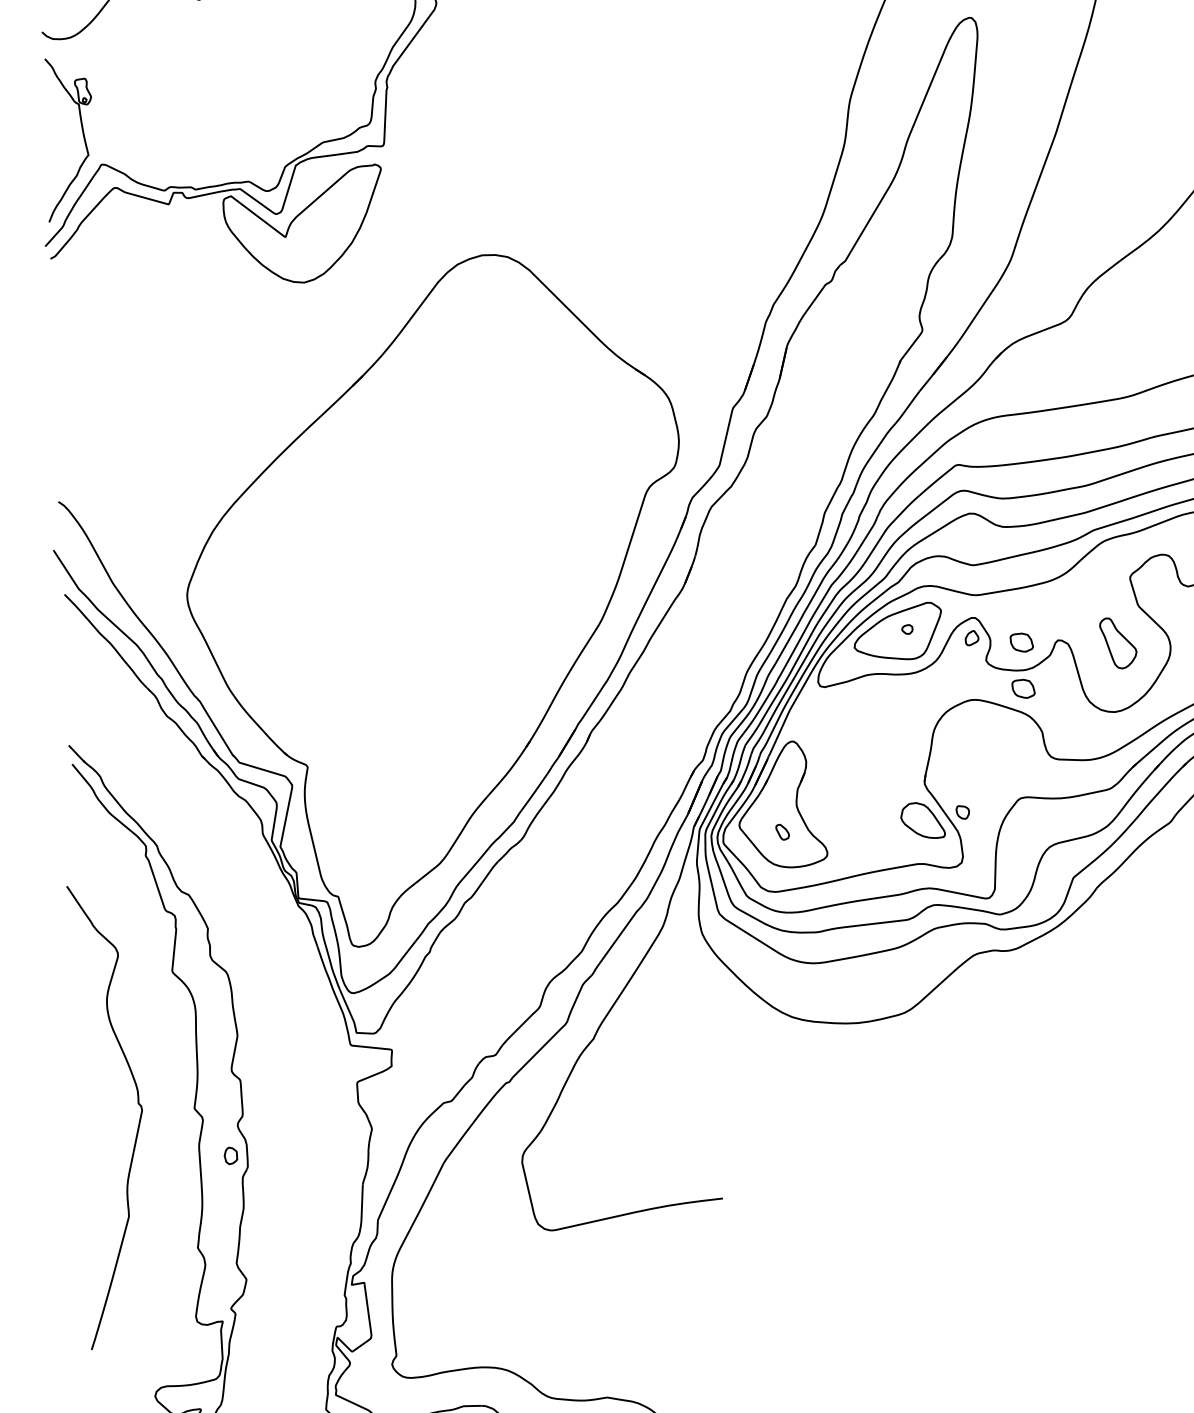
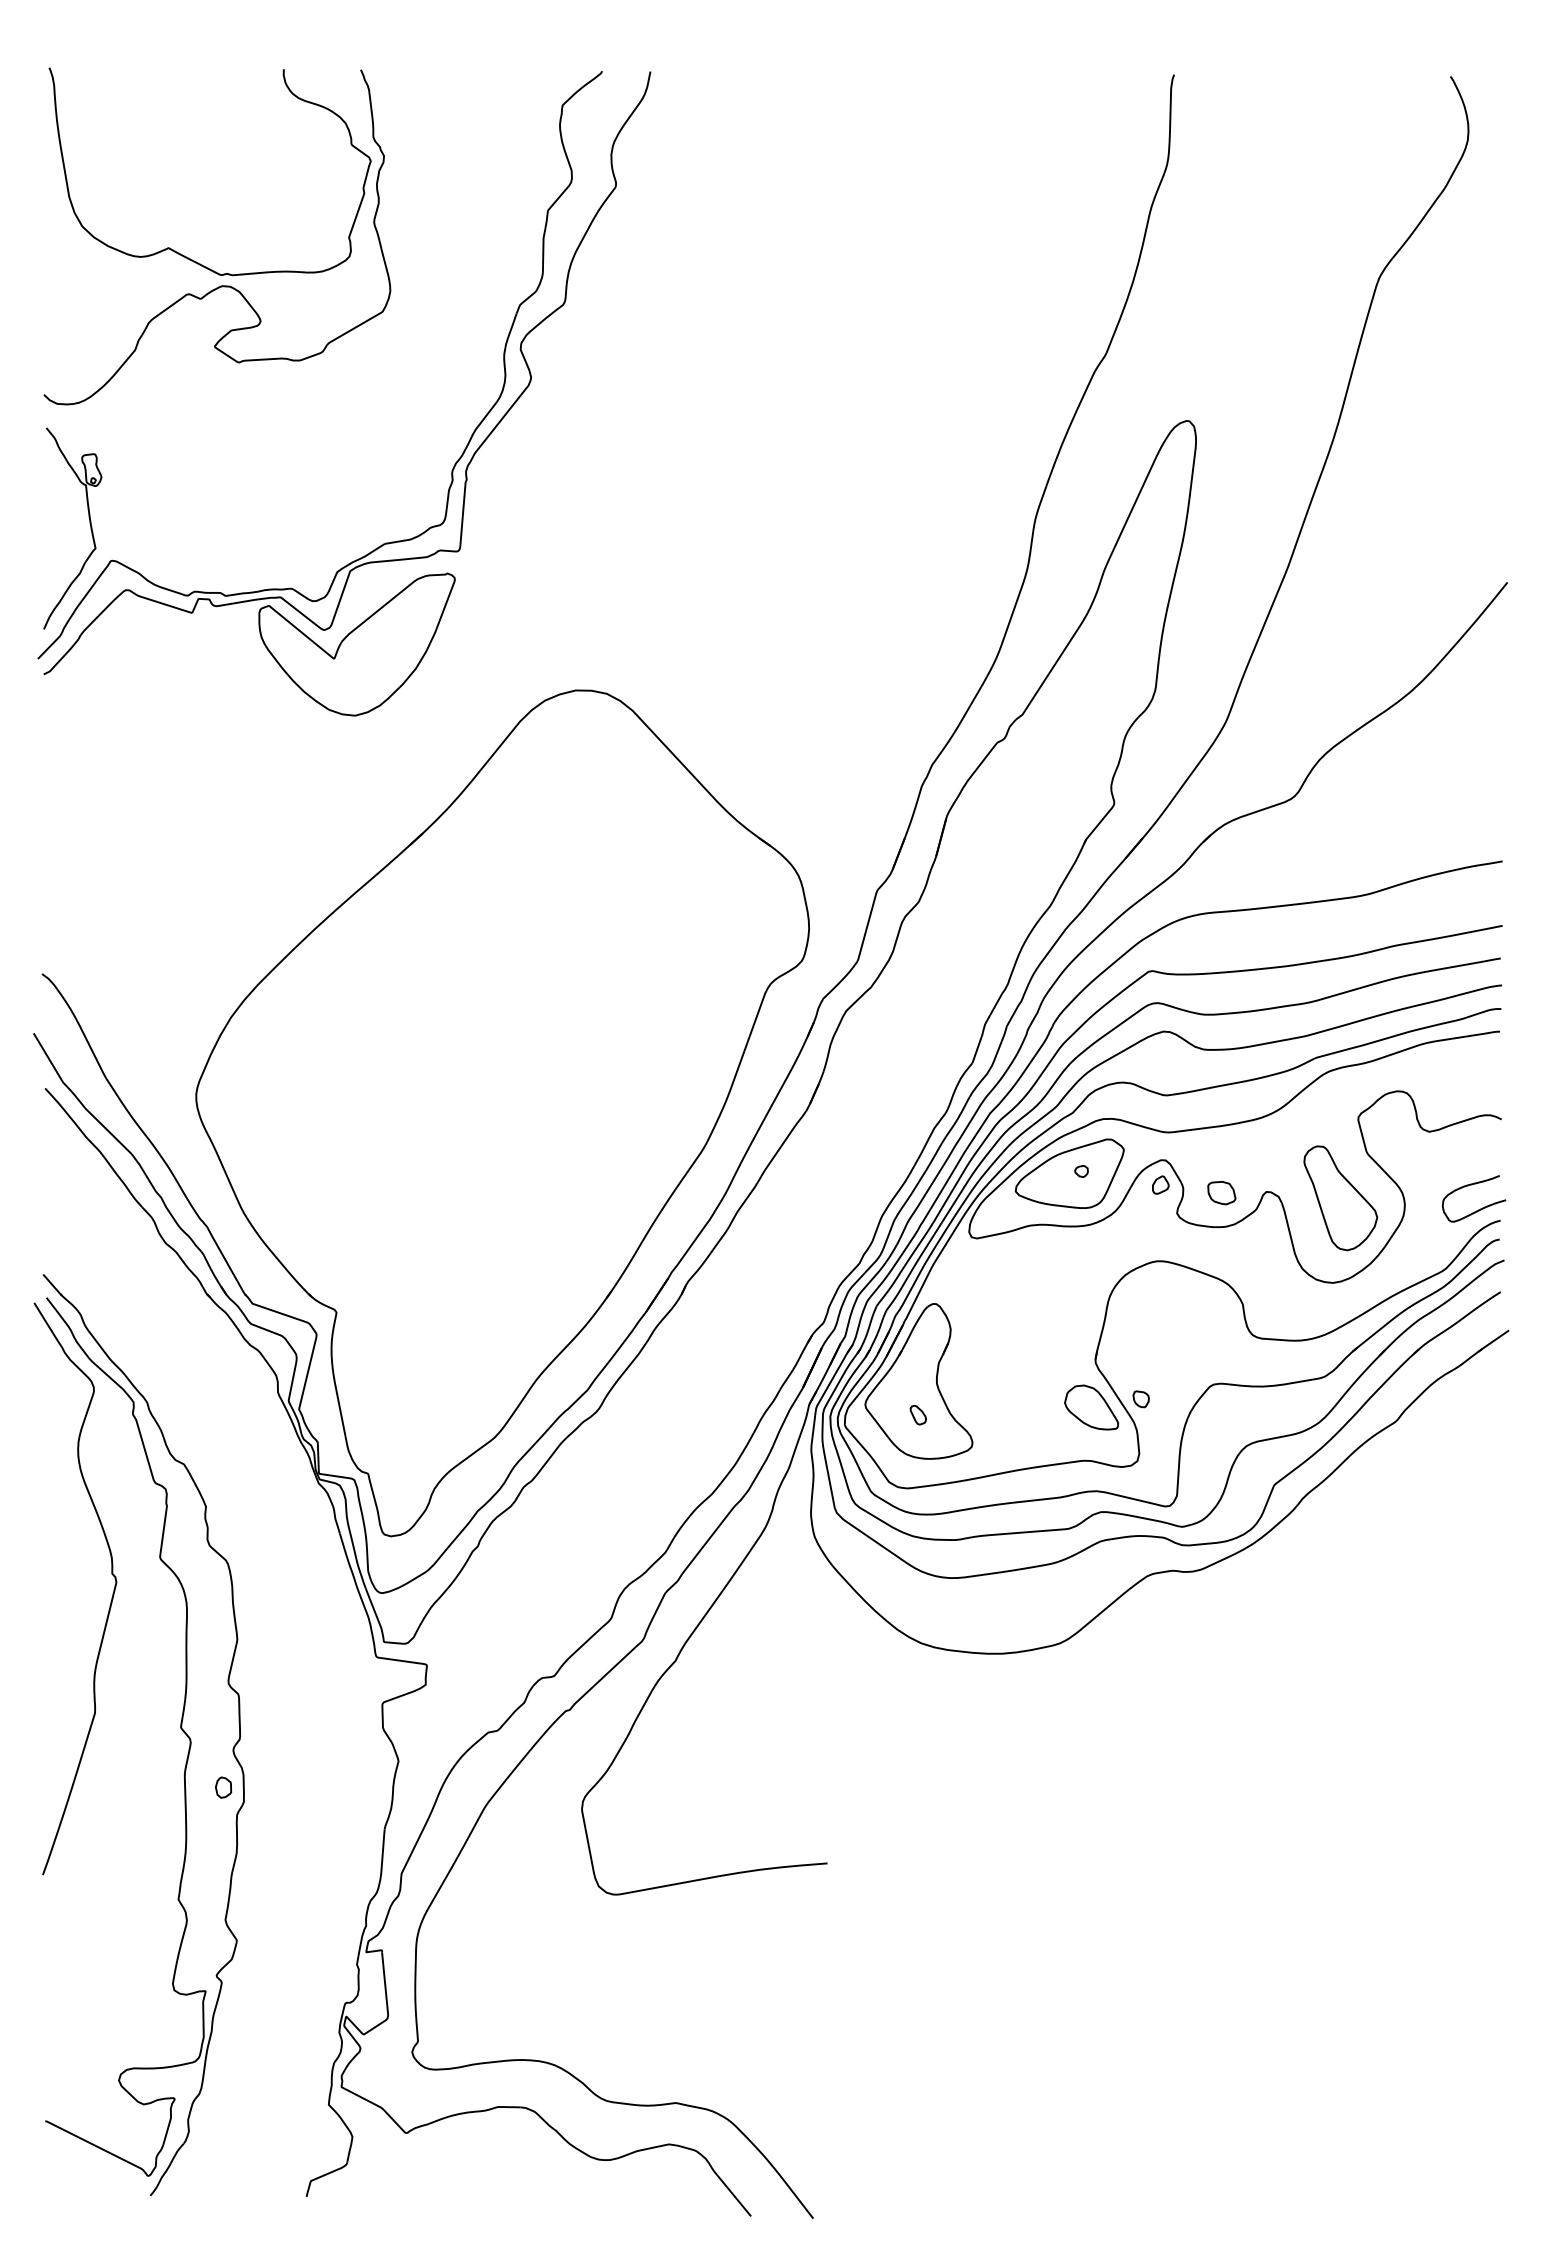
part: (1118, 643) -> (1340, 1198), size x1.67
part: (1023, 689) -> (1221, 1250), removed
curve: (138, 1122) -> (111, 1597), moved

